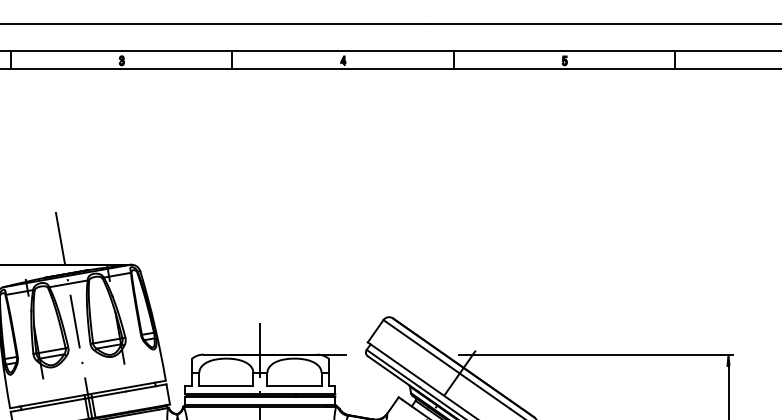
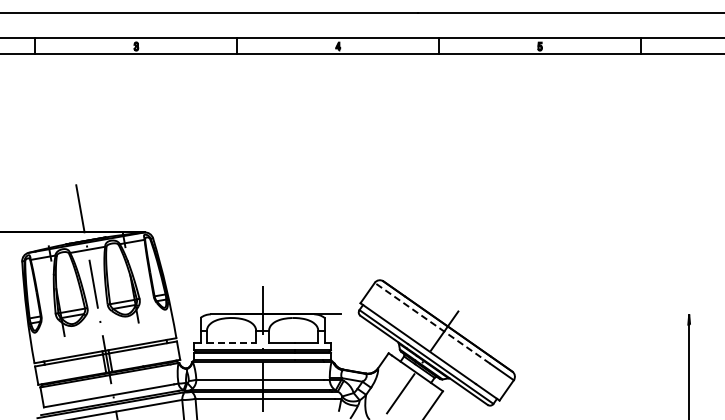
line: (596, 354) -> (568, 314), removed
line: (446, 364) -> (432, 323), solid -> dashed
line: (226, 386) -> (231, 343), solid -> dashed

